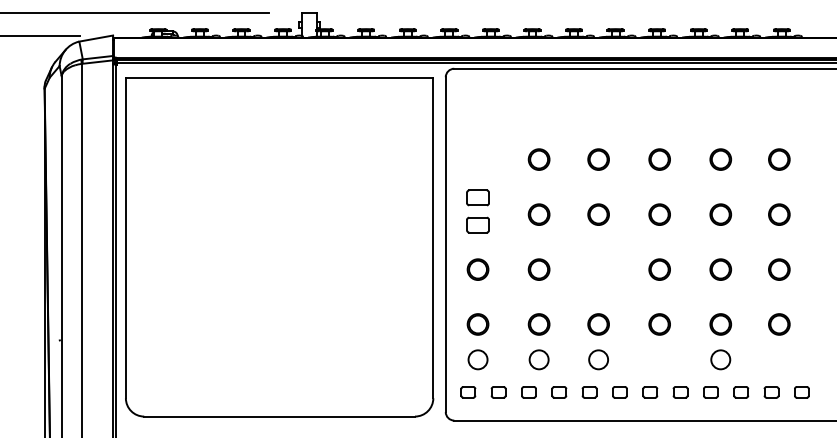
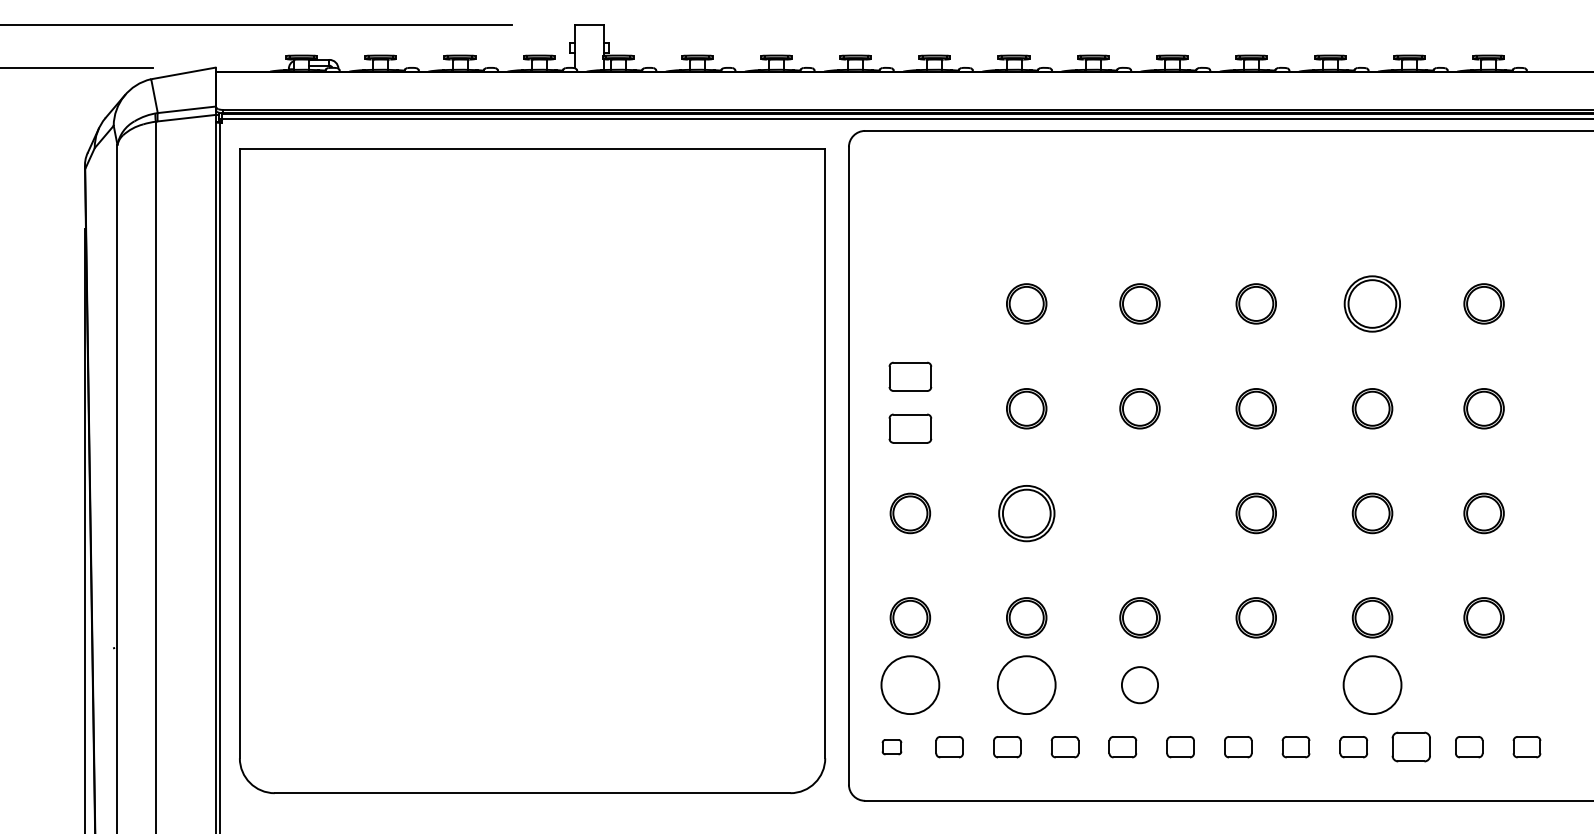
part: (720, 159) -> (1372, 303), size x1.4
part: (538, 269) -> (1025, 513), size x1.4
circle: (477, 359) -> (909, 684), size x1.6
circle: (538, 359) -> (1025, 684), size x1.6
circle: (720, 359) -> (1372, 684), size x1.6
part: (468, 392) -> (892, 747), size x0.7
part: (741, 392) -> (1412, 747), size x1.4

